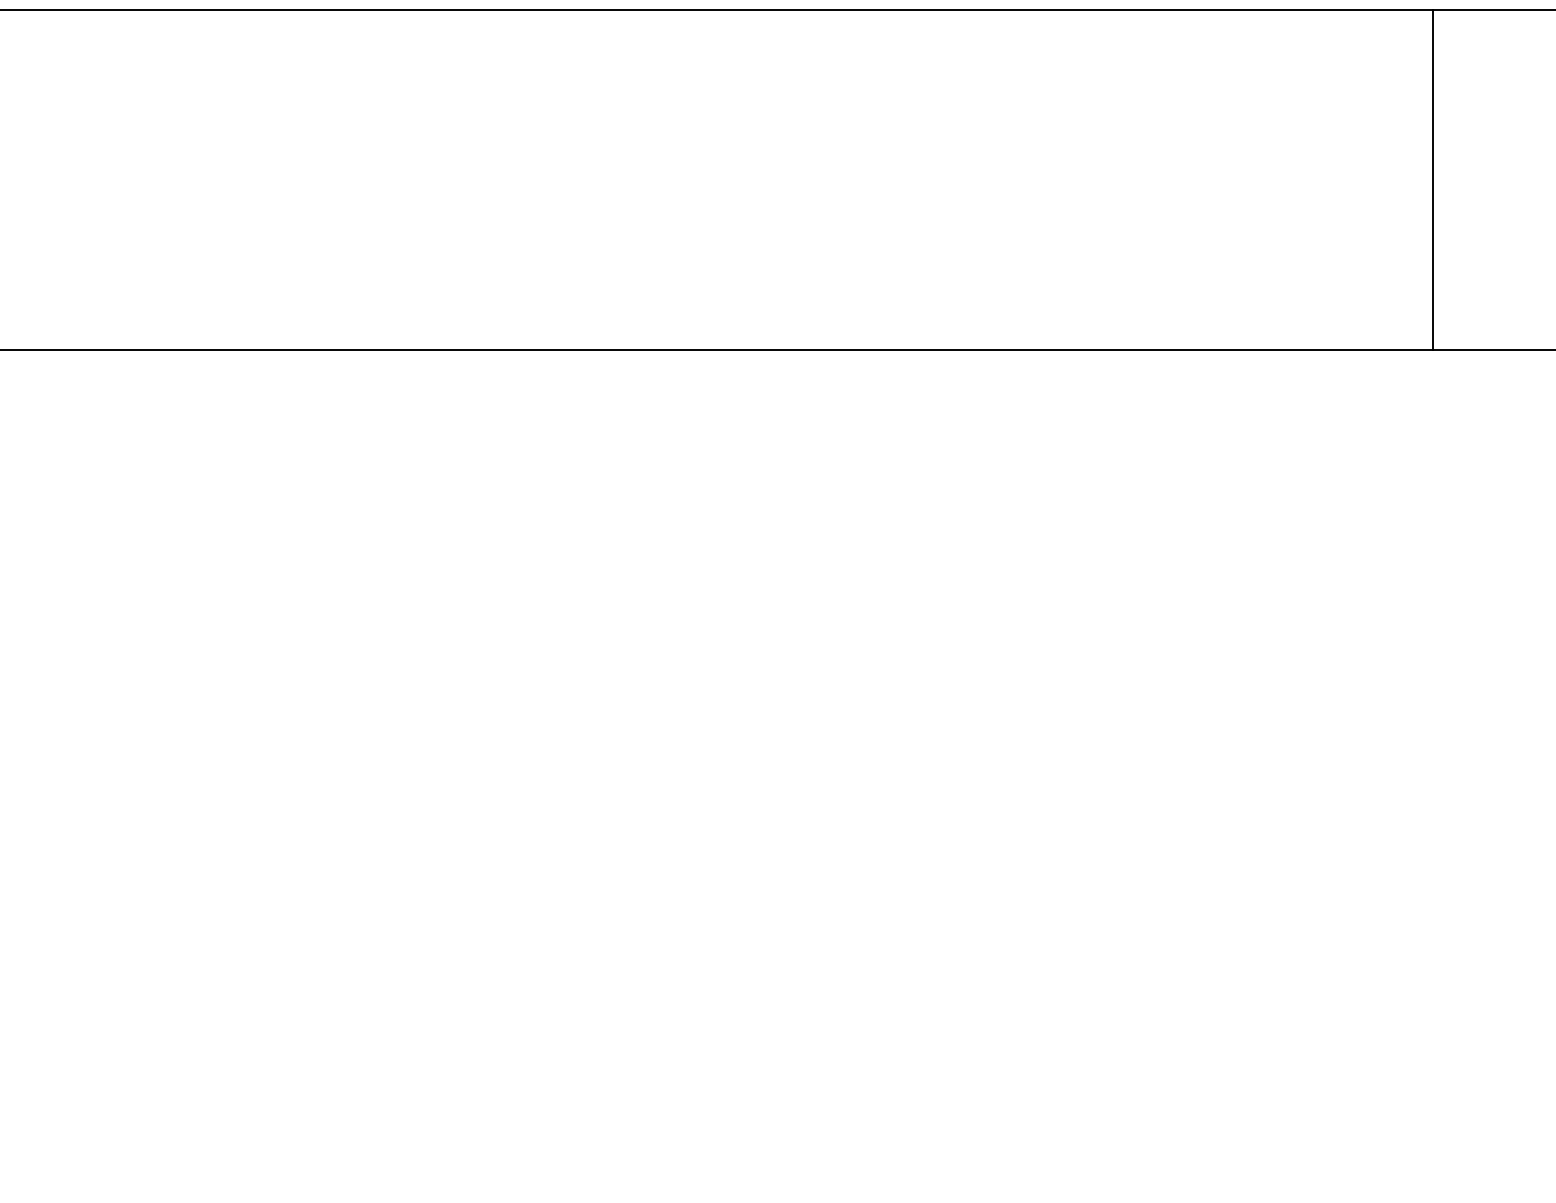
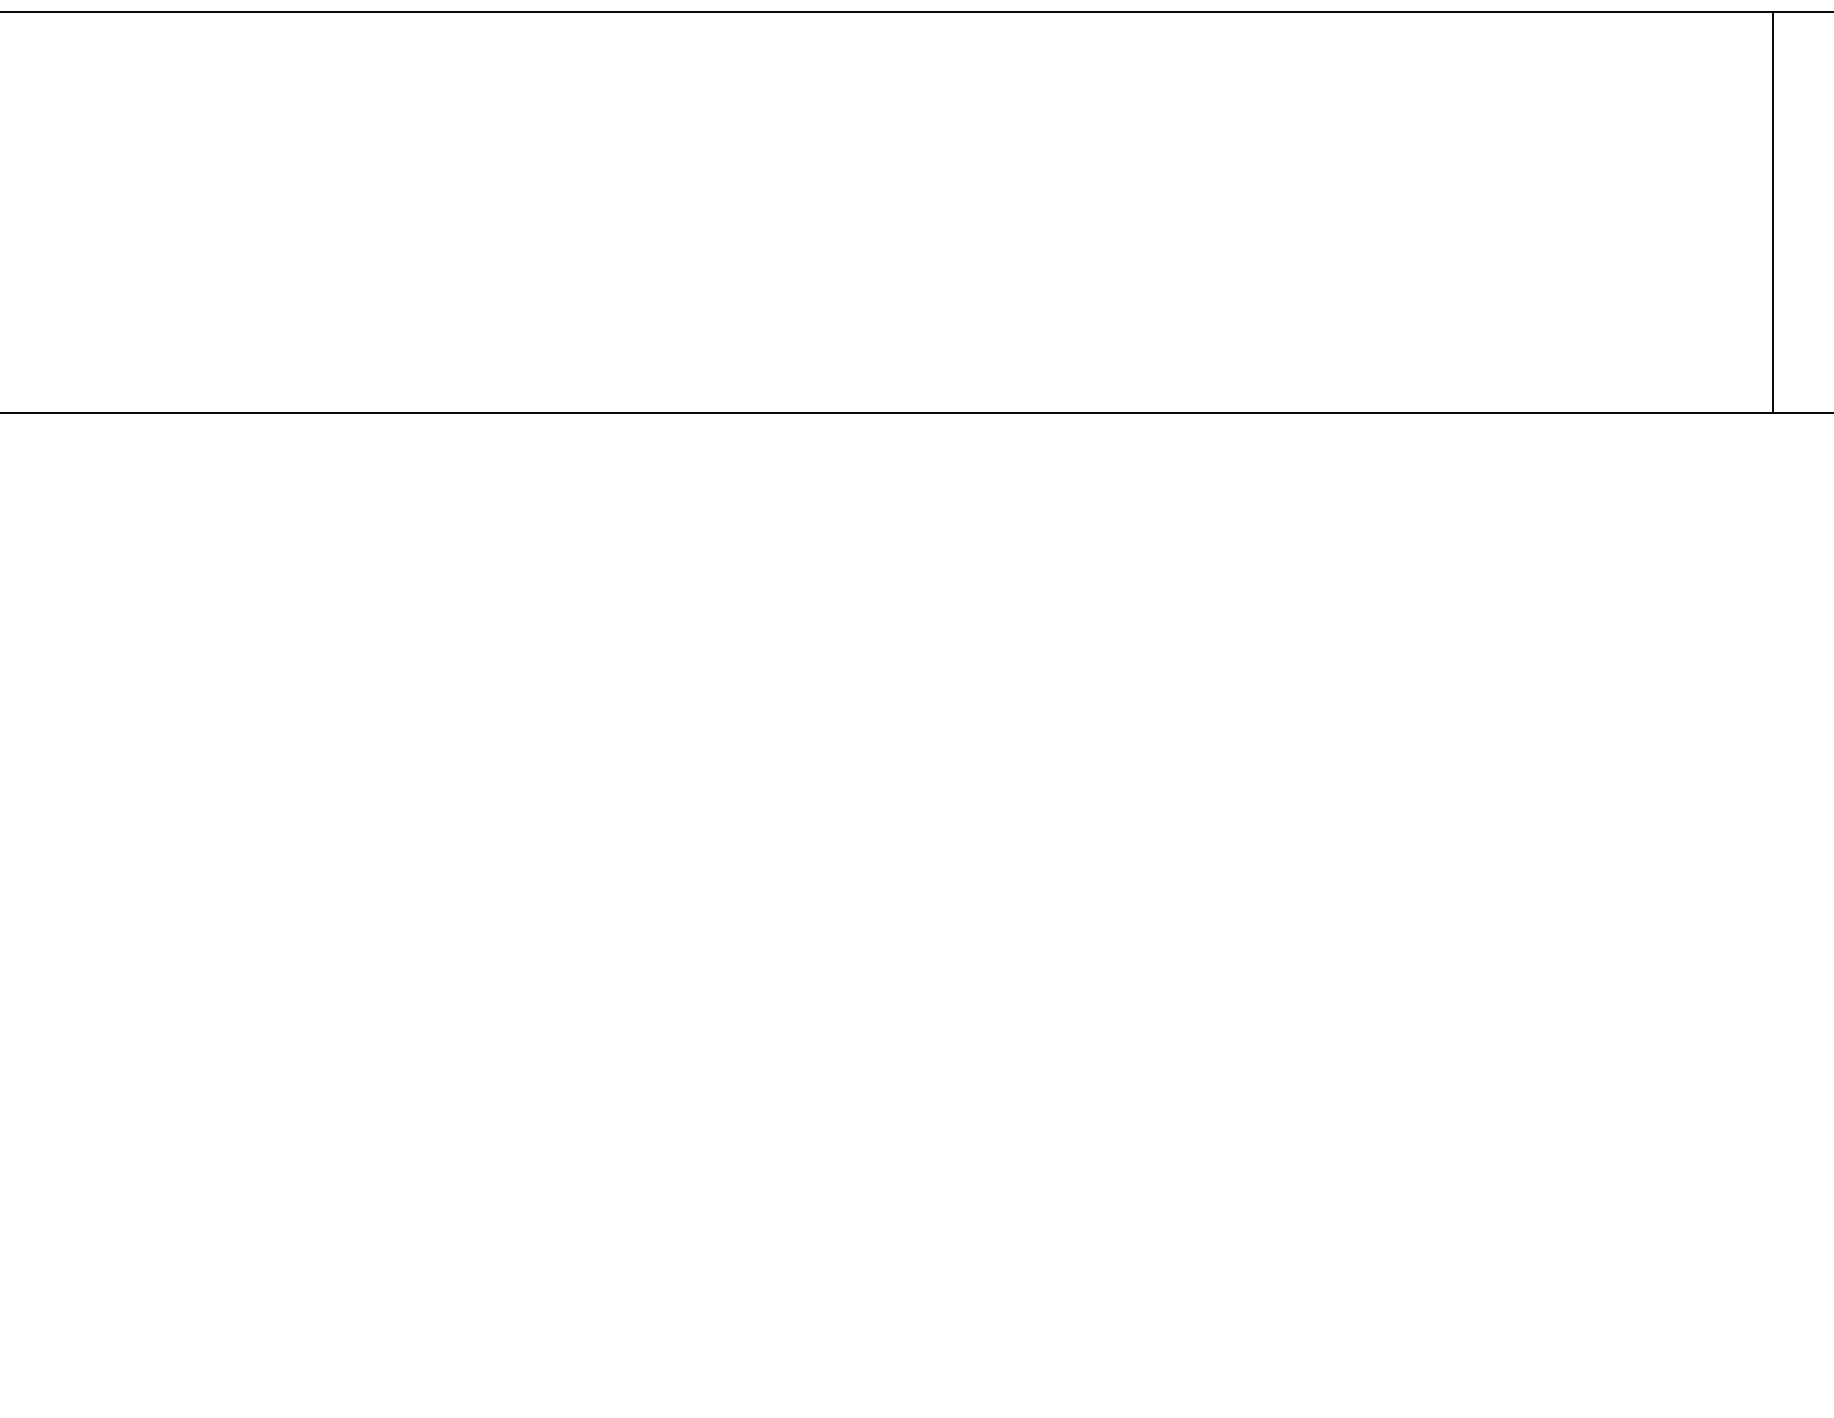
line: (1432, 180) -> (1772, 212), moved

